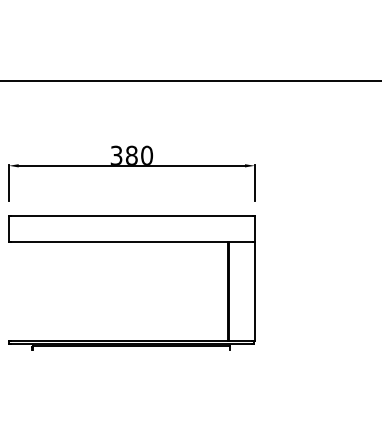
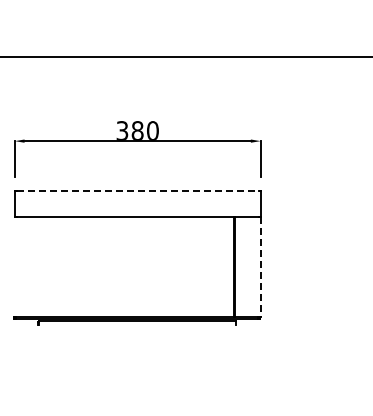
line: (131, 215) -> (137, 190), solid -> dashed
line: (254, 291) -> (260, 266), solid -> dashed

